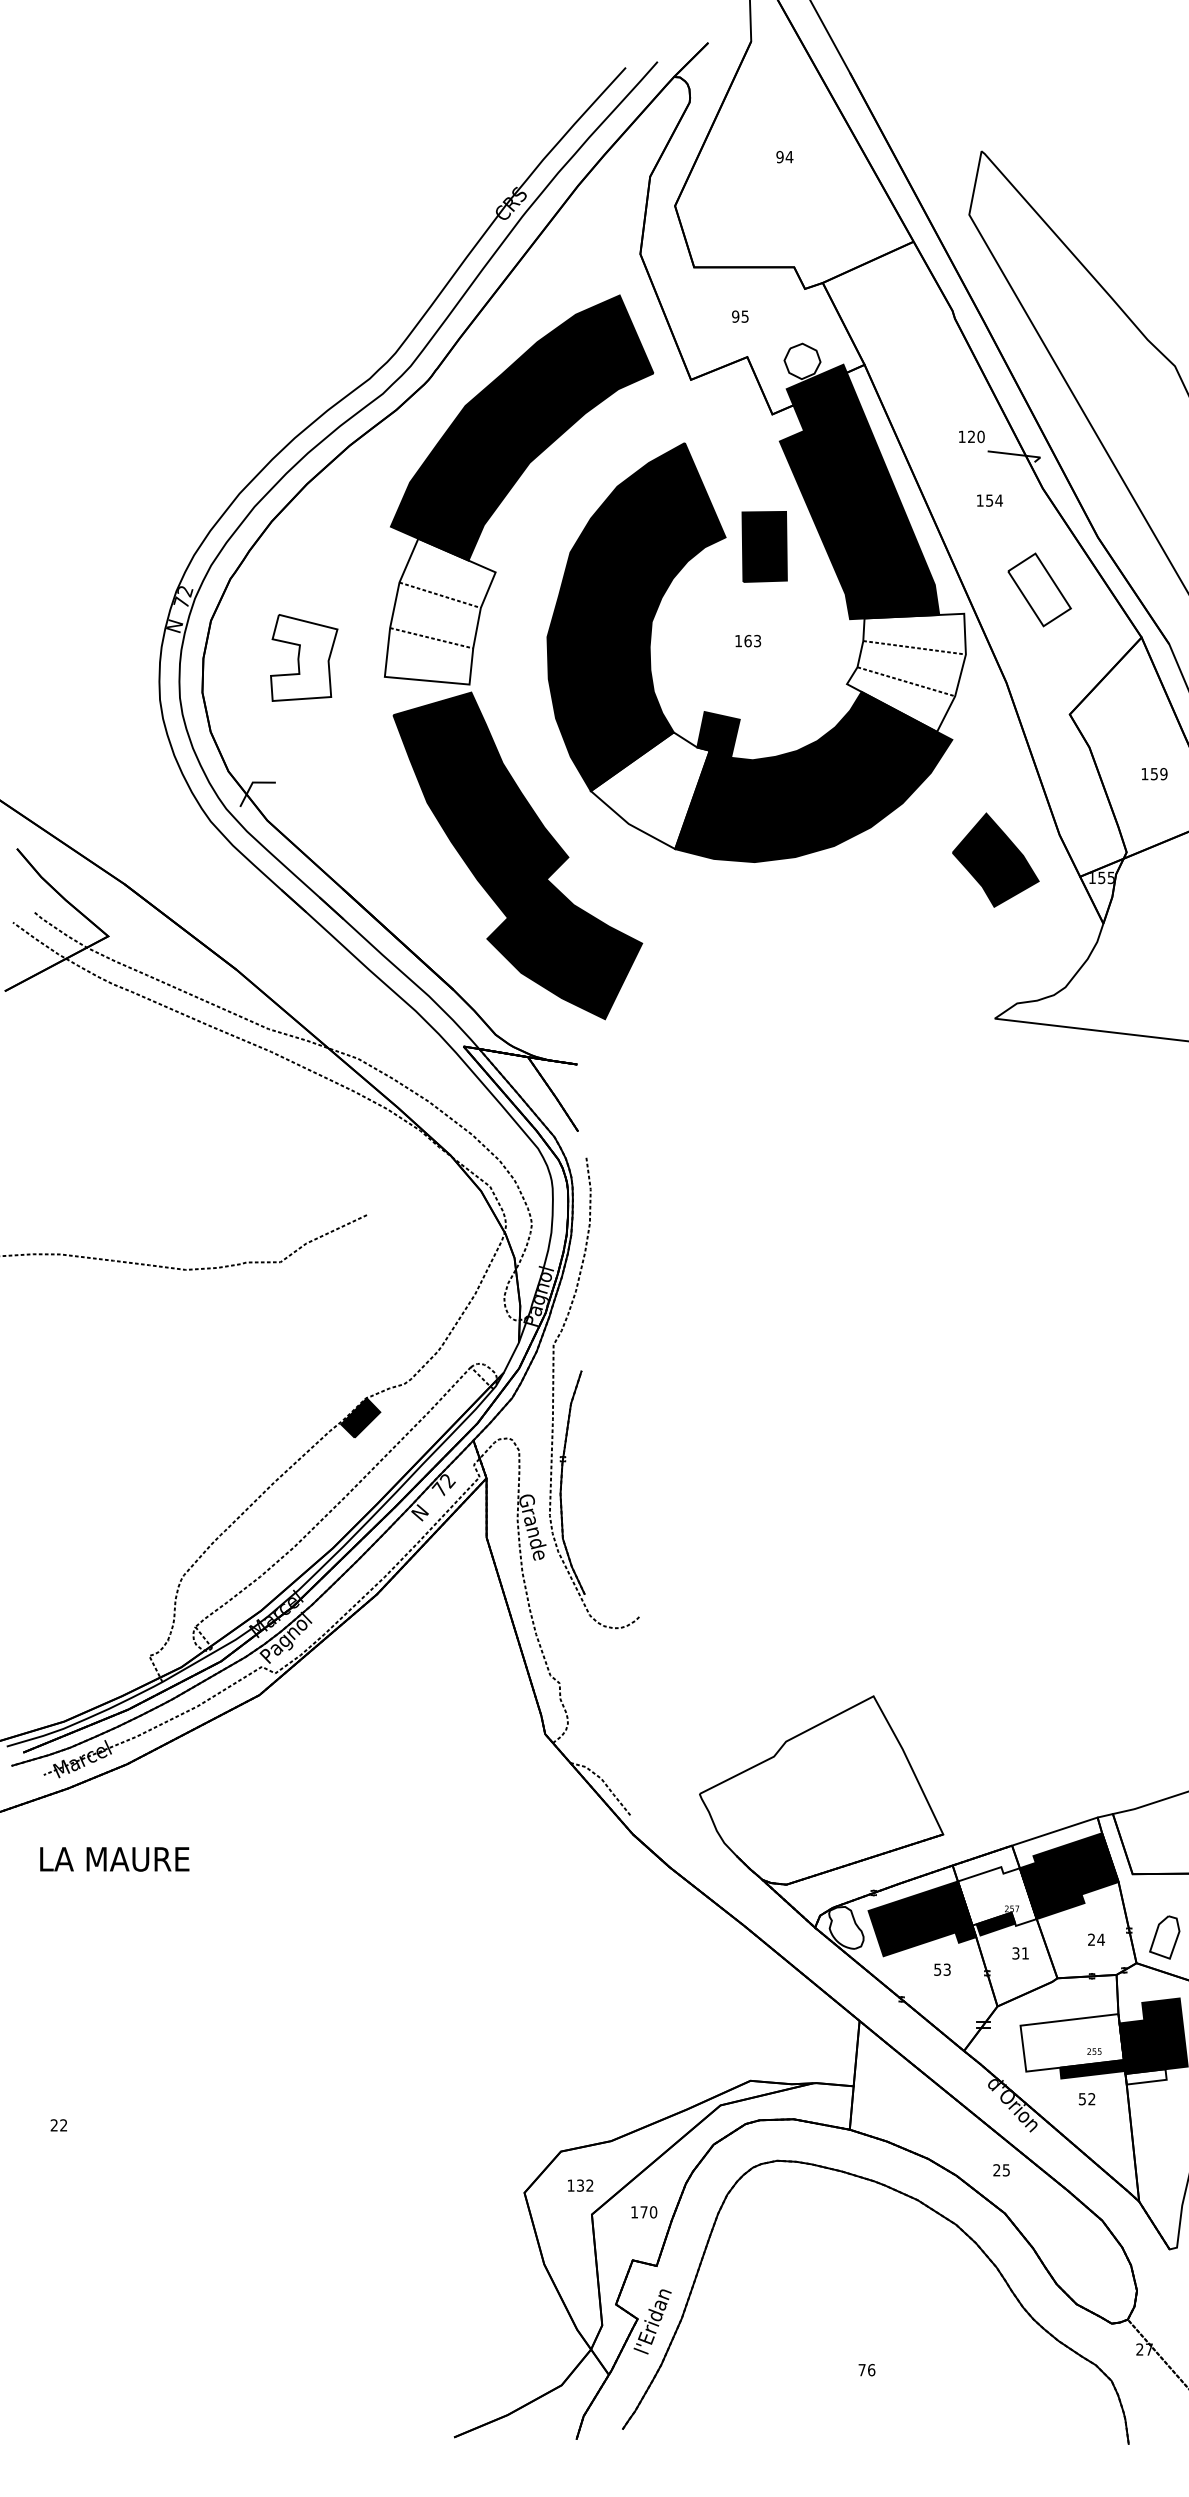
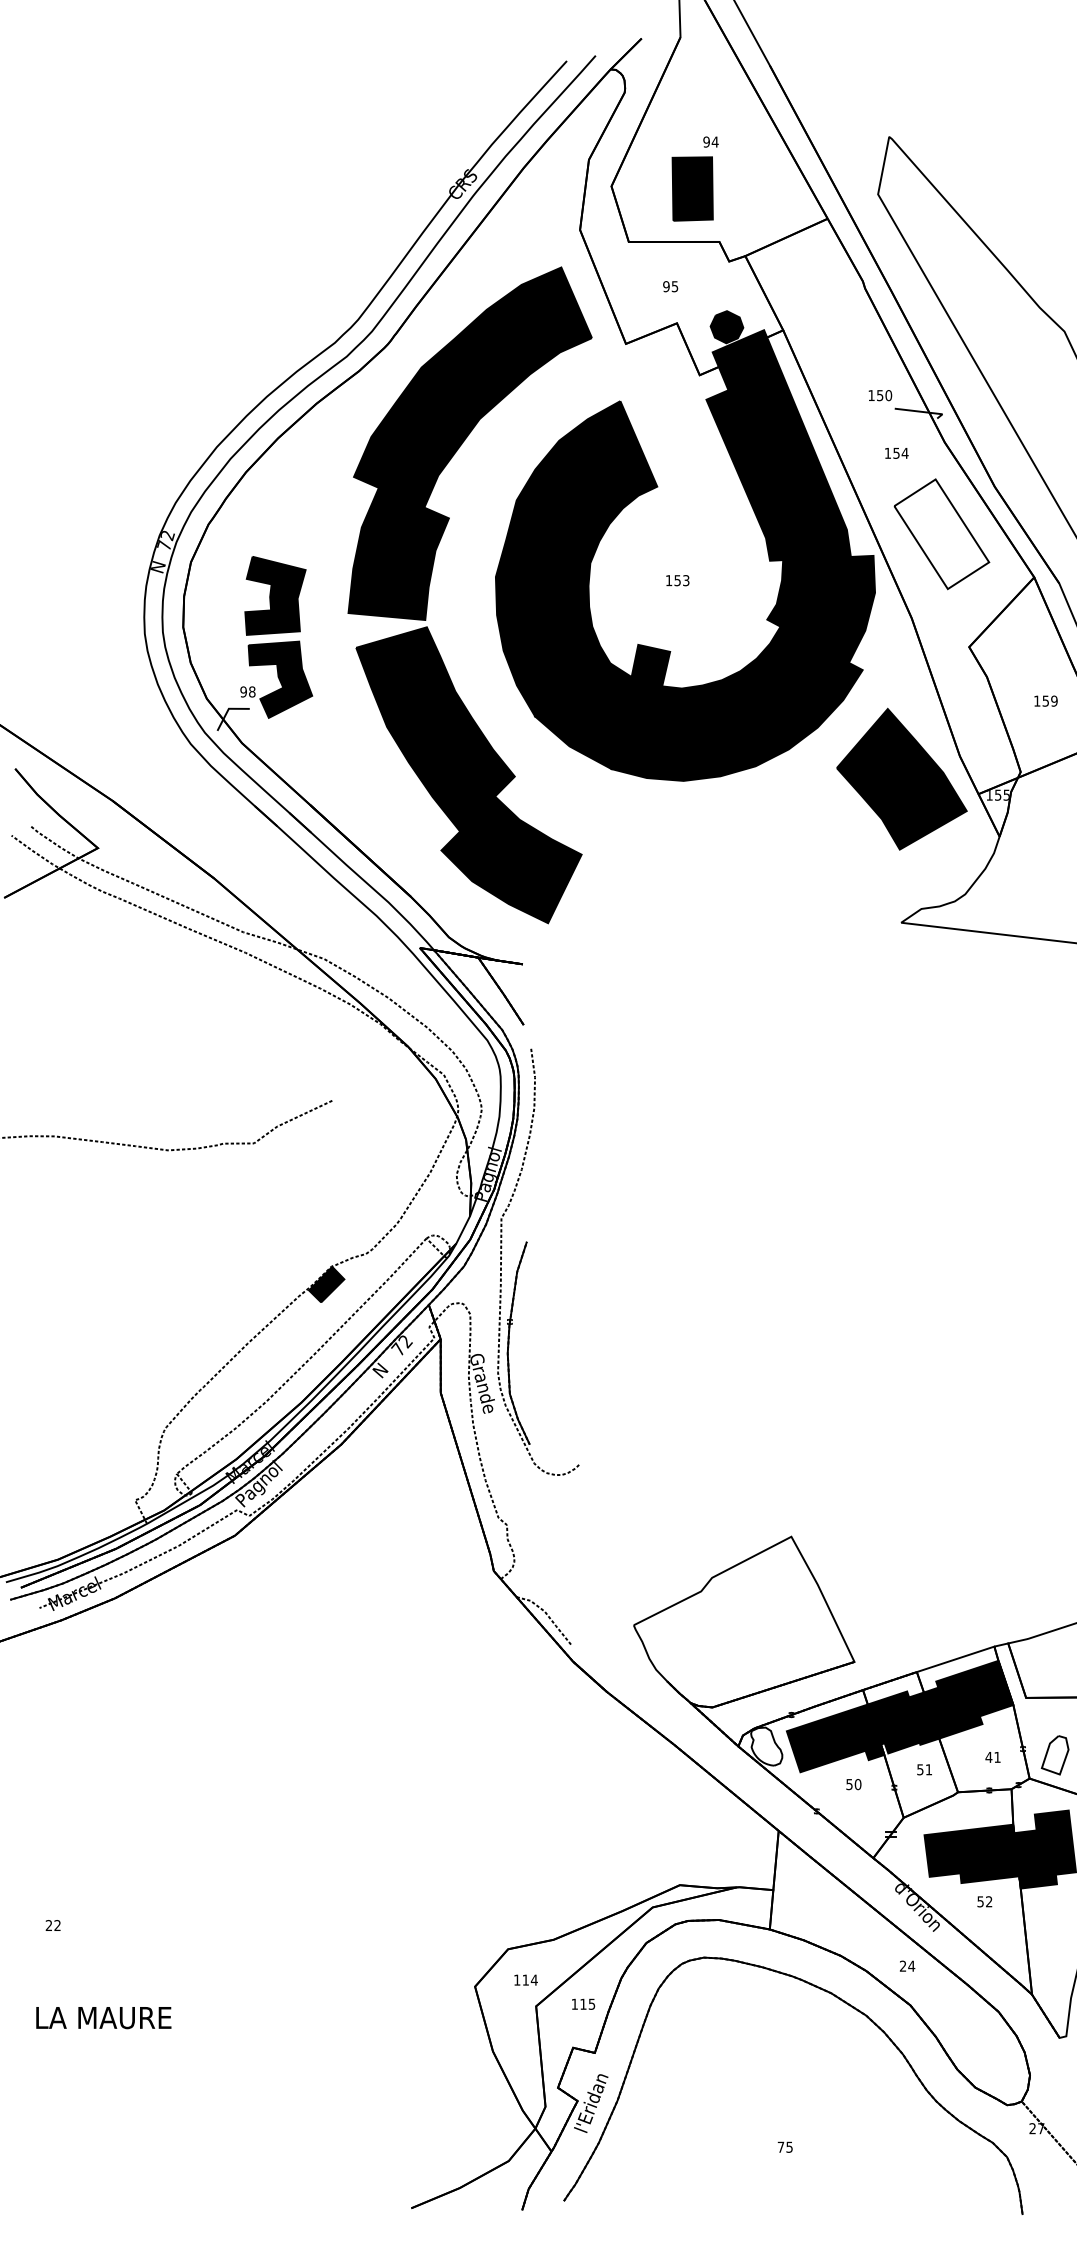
fill: (802, 361) -> (726, 327), added
text: (971, 436) -> (880, 395), 120 -> 150
part: (764, 546) -> (692, 188), moved
part: (1039, 589) -> (941, 533), size x1.67
fill: (439, 611) -> (398, 553), added
text: (747, 640) -> (677, 580), 163 -> 153
fill: (304, 657) -> (275, 595), added
fill: (906, 672) -> (821, 609), added
part: (305, 750) -> (276, 679), added
fill: (649, 790) -> (588, 716), added
part: (995, 859) -> (901, 778), size x1.67
text: (114, 1859) -> (103, 2018), moved
fill: (996, 1896) -> (902, 1718), added
text: (1095, 1939) -> (992, 1757), 24 -> 41
text: (1015, 1952) -> (919, 1768), 31 -> 51
text: (946, 1969) -> (857, 1784), 53 -> 50
fill: (1071, 2042) -> (970, 1850), added
fill: (1145, 2076) -> (1037, 1881), added
text: (1006, 2170) -> (911, 1966), 25 -> 24
text: (585, 2185) -> (530, 1980), 132 -> 114
text: (648, 2212) -> (587, 2004), 170 -> 115
text: (871, 2369) -> (789, 2146), 76 -> 75

